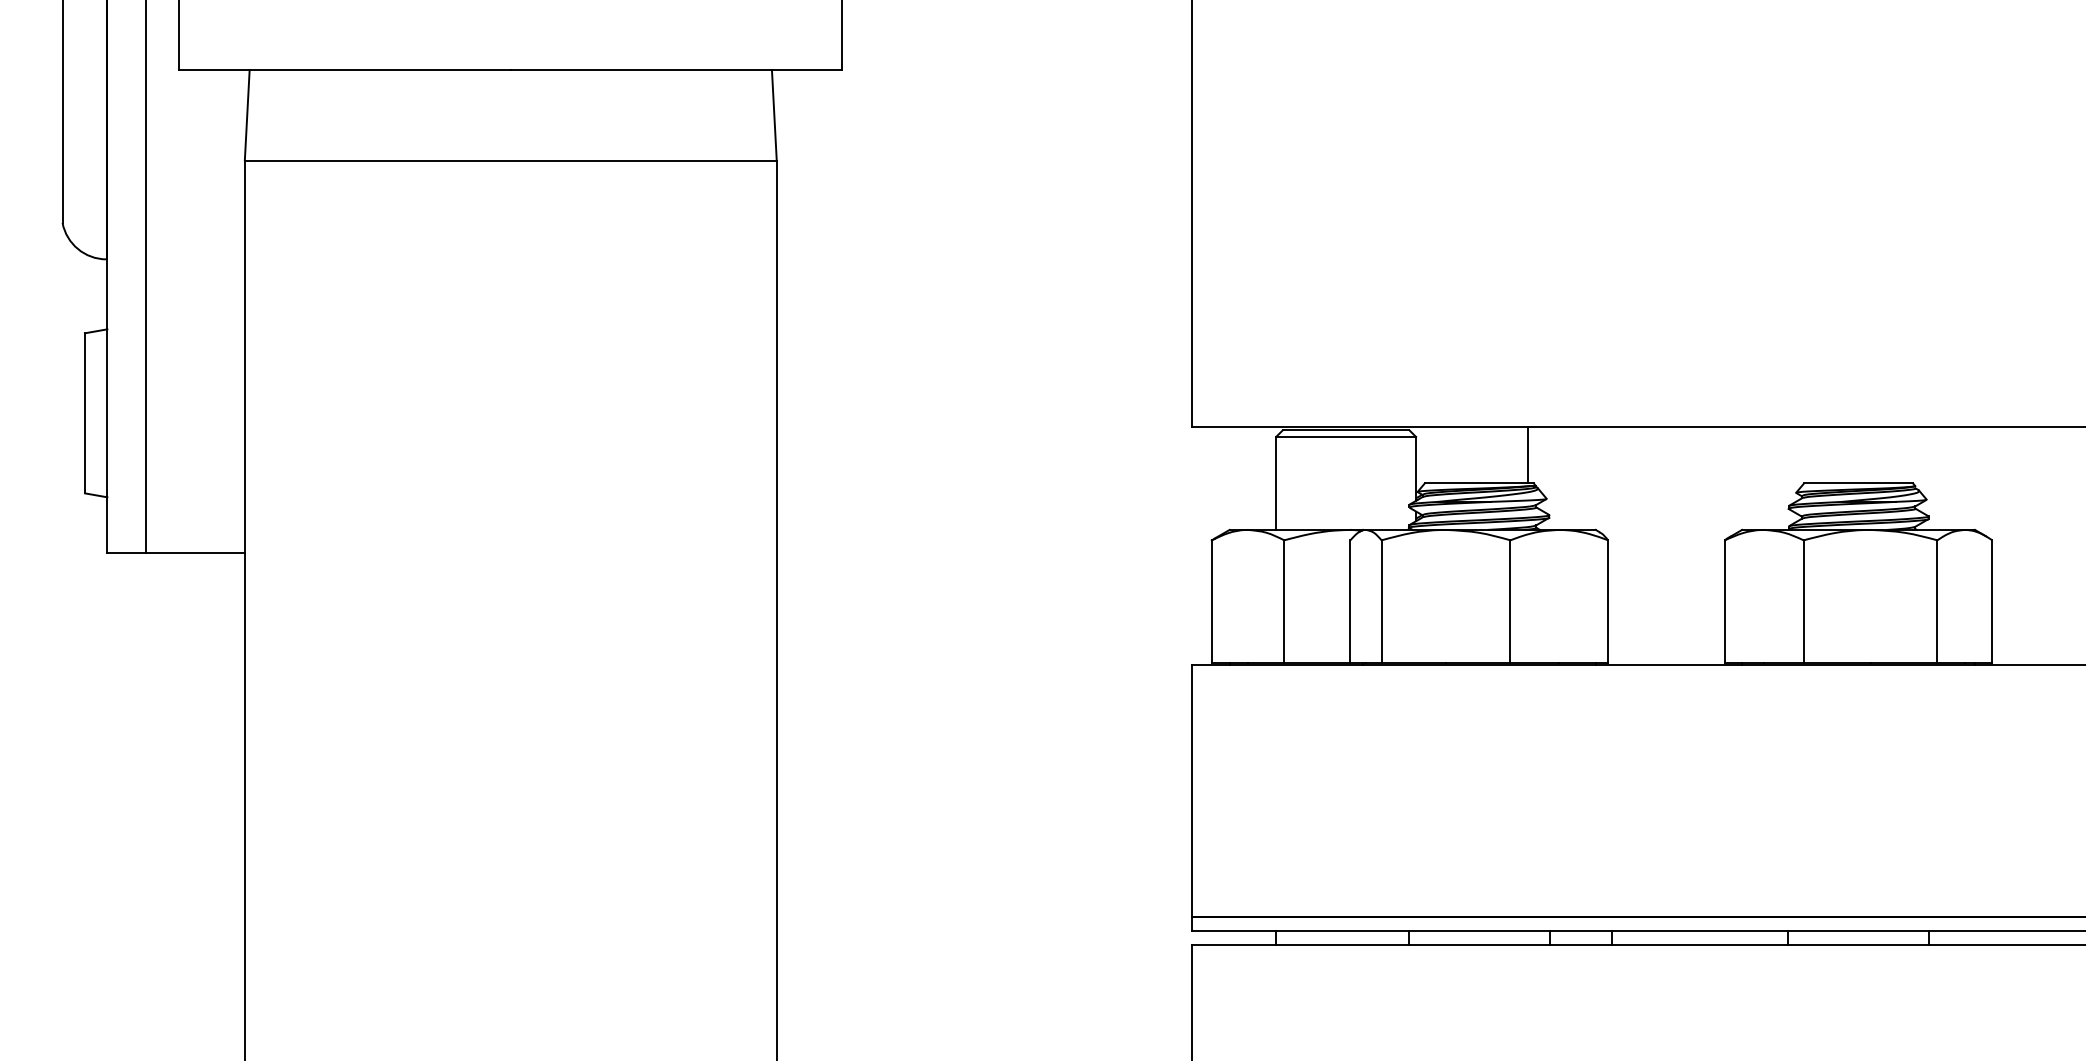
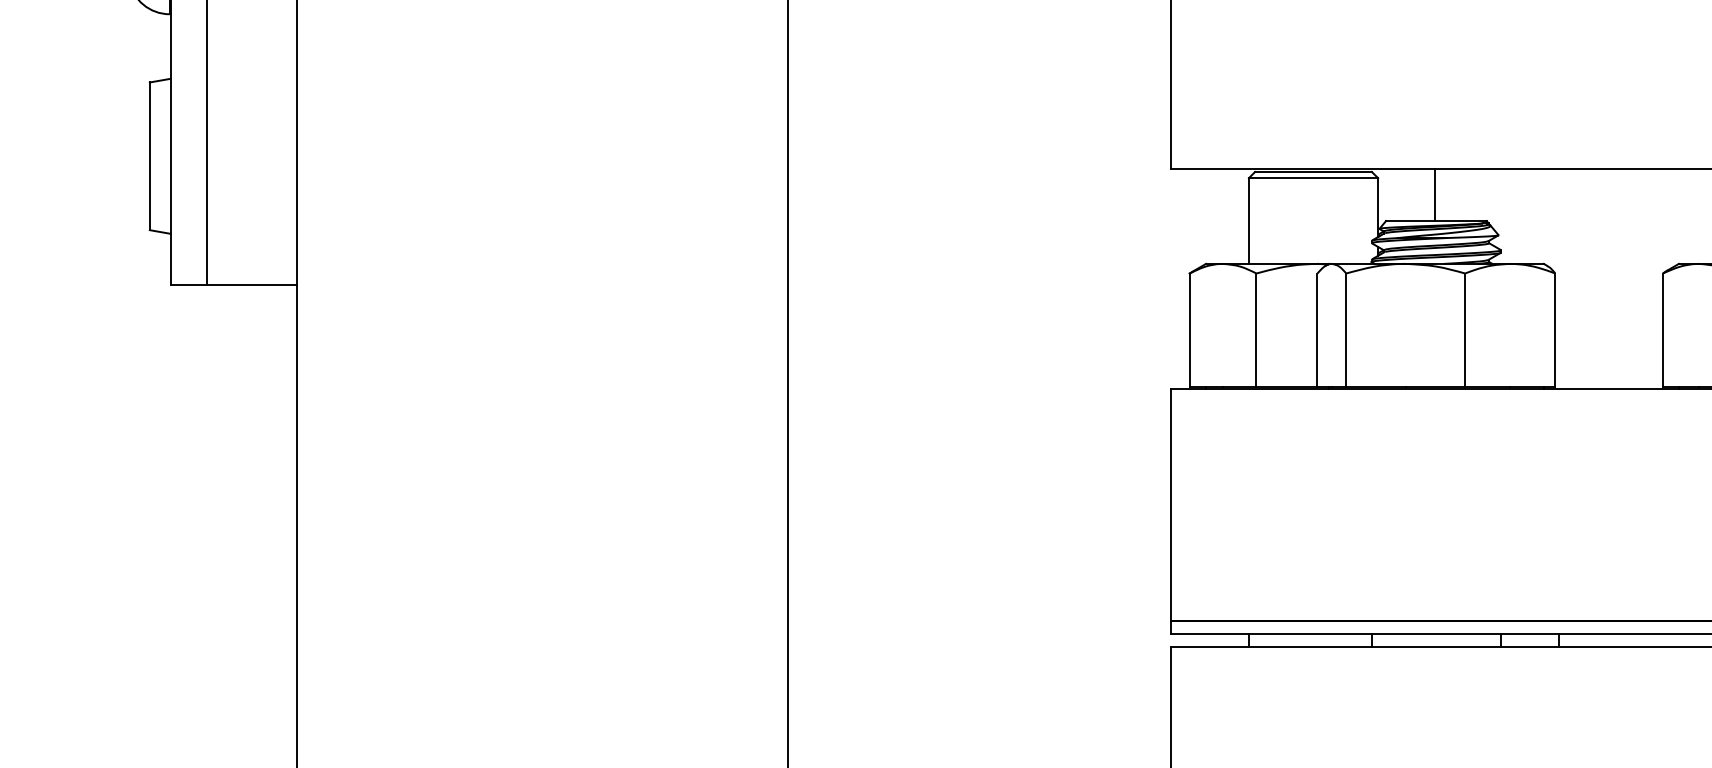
line: (1528, 455) -> (1435, 195), moved

